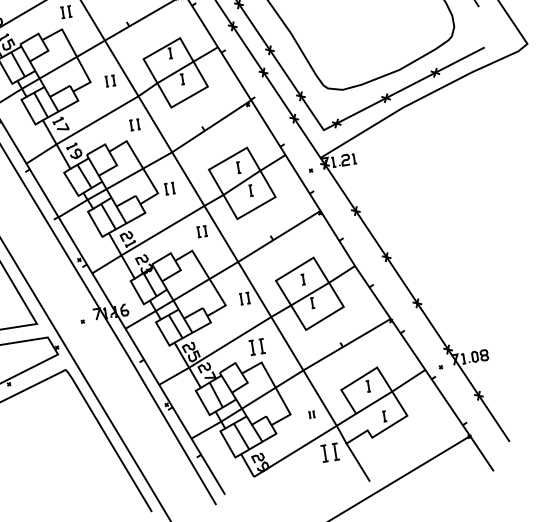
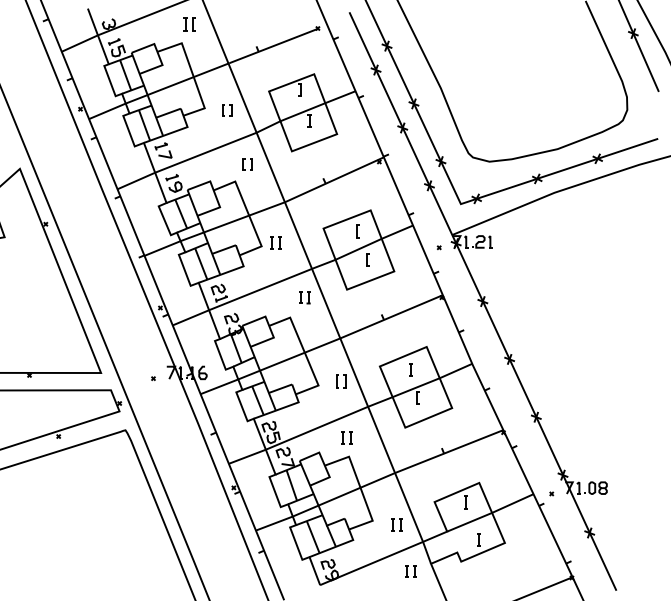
part: (256, 346) -> (346, 437), size x0.71
part: (311, 414) -> (396, 524), size x1.67
part: (329, 453) -> (410, 571), size x0.62

